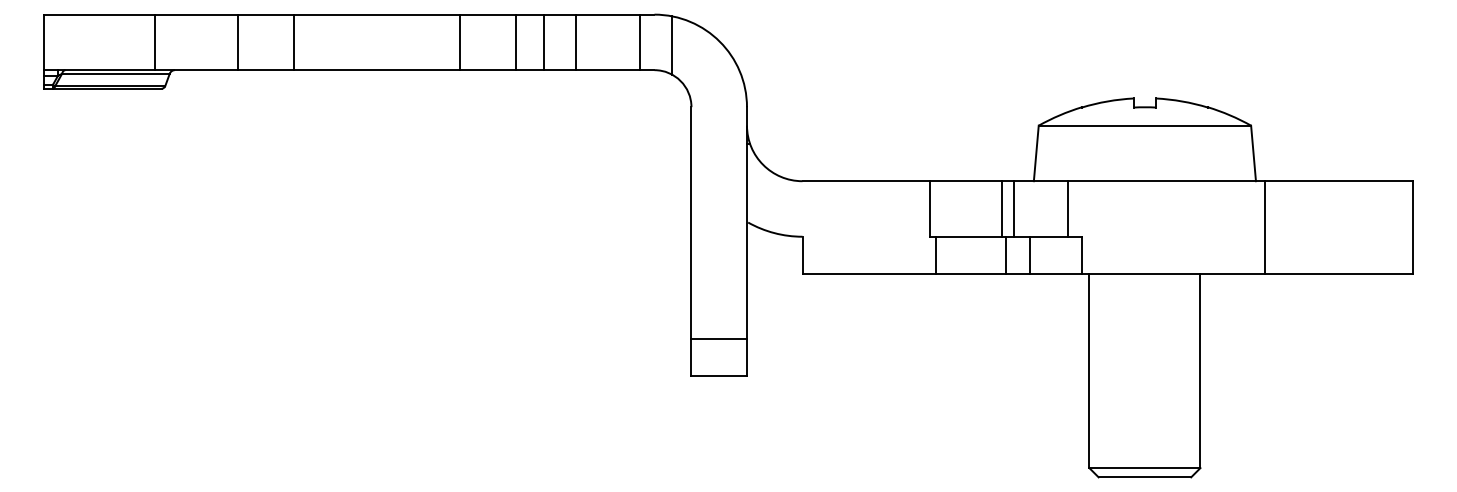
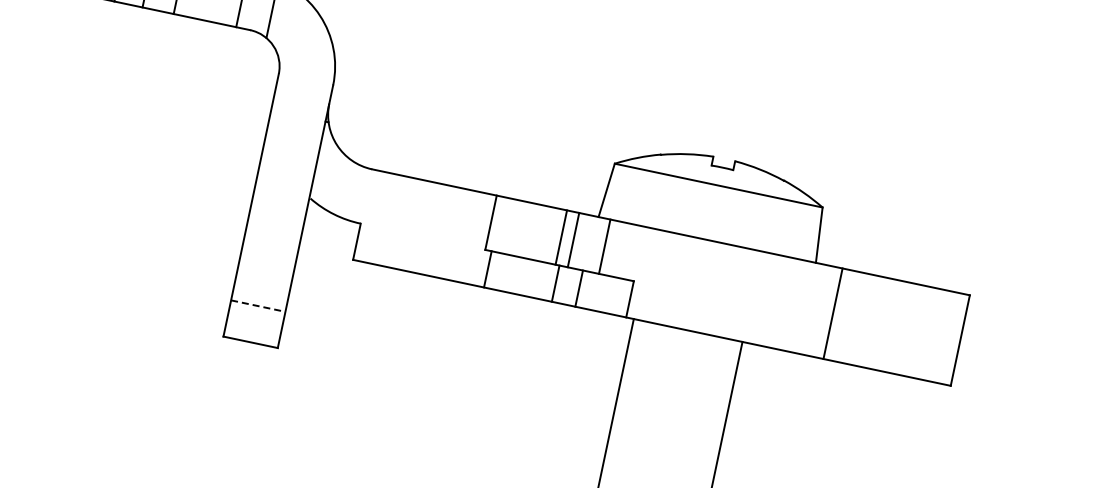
line: (1067, 208) -> (604, 246), moved
line: (1265, 227) -> (833, 313), moved
line: (719, 338) -> (258, 306), solid -> dashed

